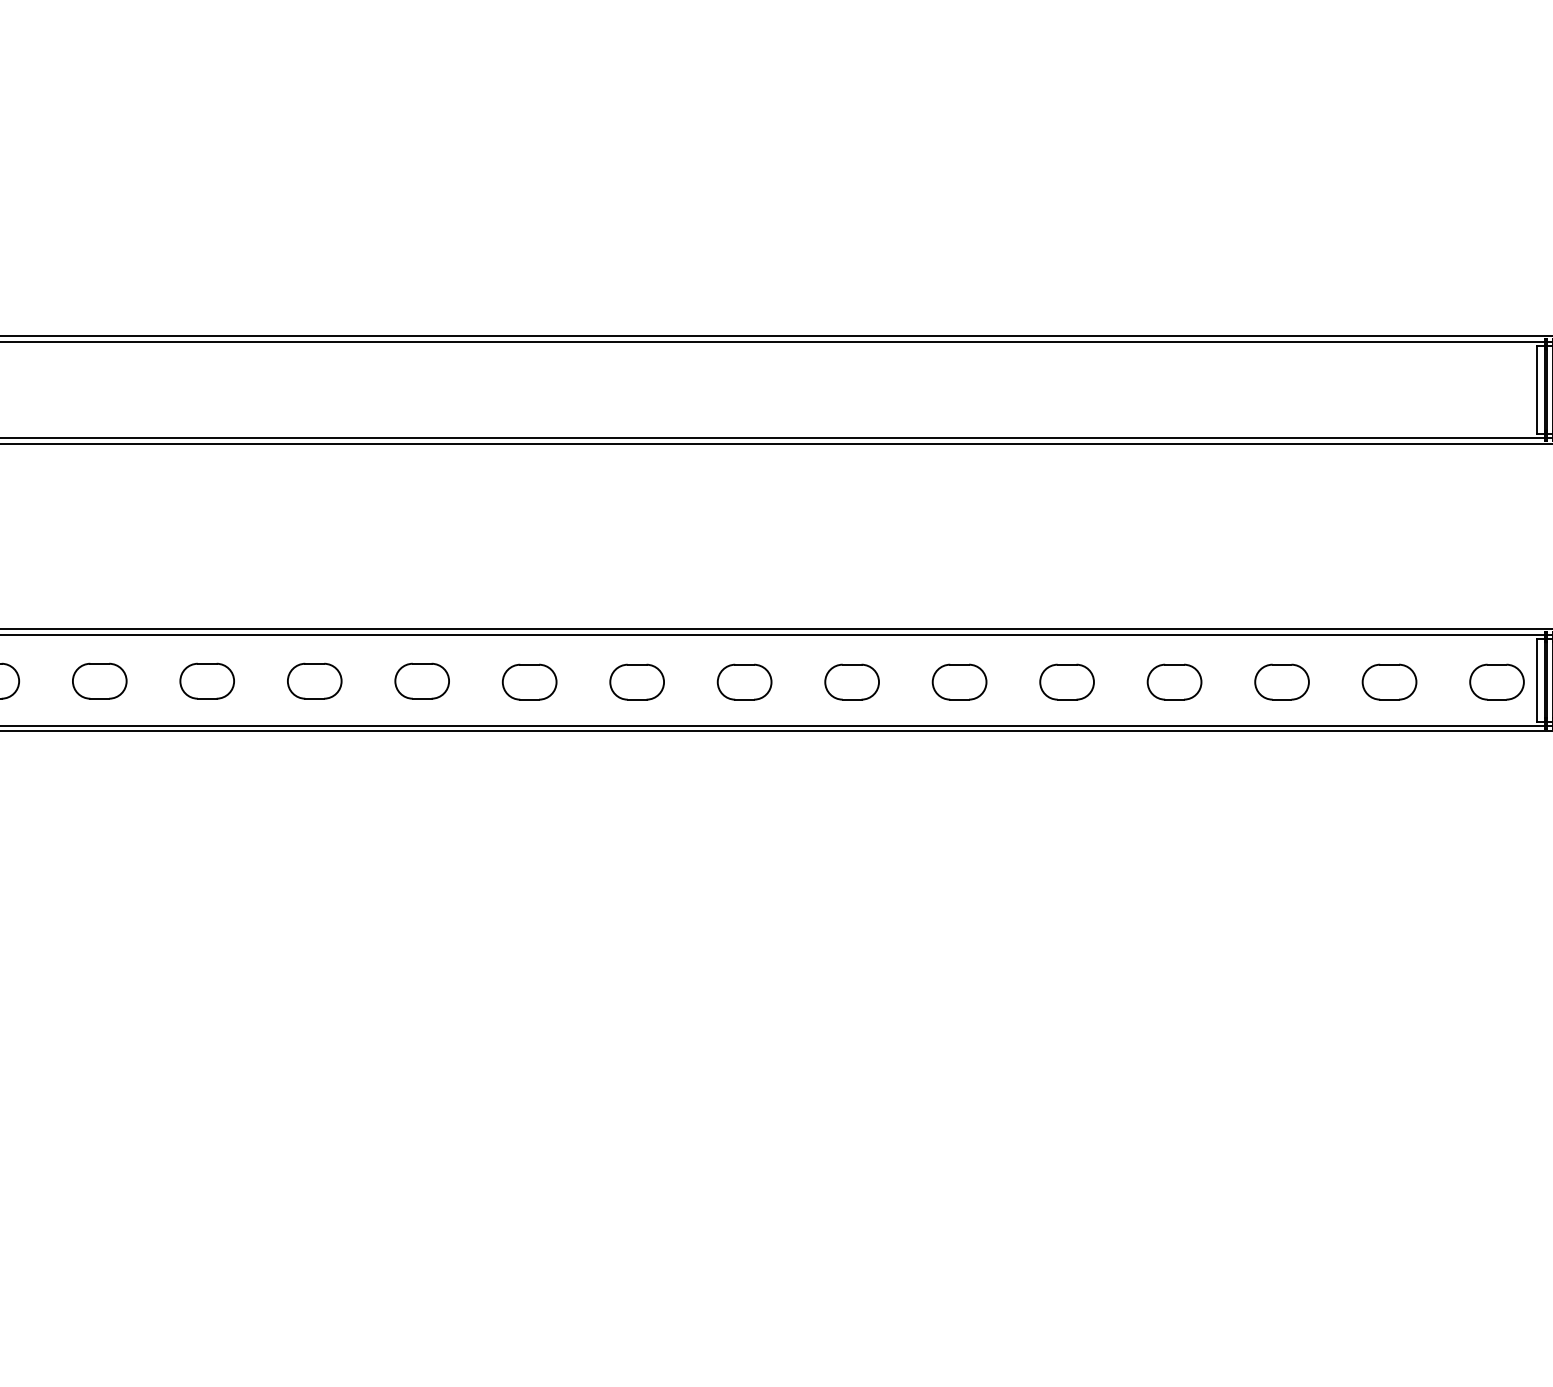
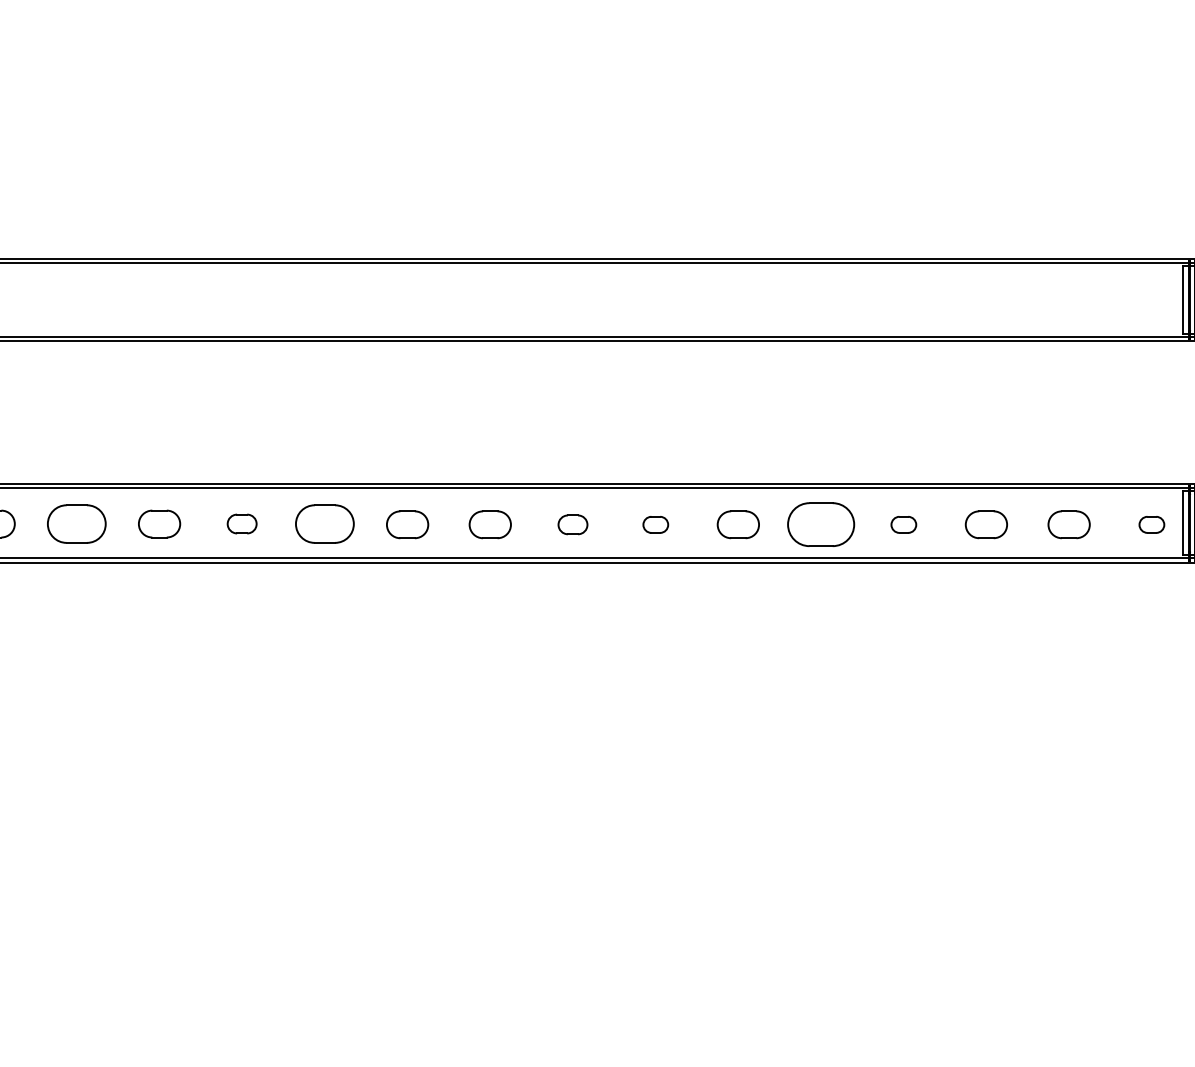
part: (99, 680) -> (76, 523), size x1.4
part: (313, 680) -> (241, 523), size x0.7
part: (421, 680) -> (324, 523), size x1.4
part: (744, 681) -> (572, 524), size x0.7
part: (851, 681) -> (655, 524), size x0.6
part: (1066, 681) -> (820, 524), size x1.6
part: (1174, 681) -> (903, 524), size x0.6
part: (1496, 681) -> (1151, 524), size x0.6

